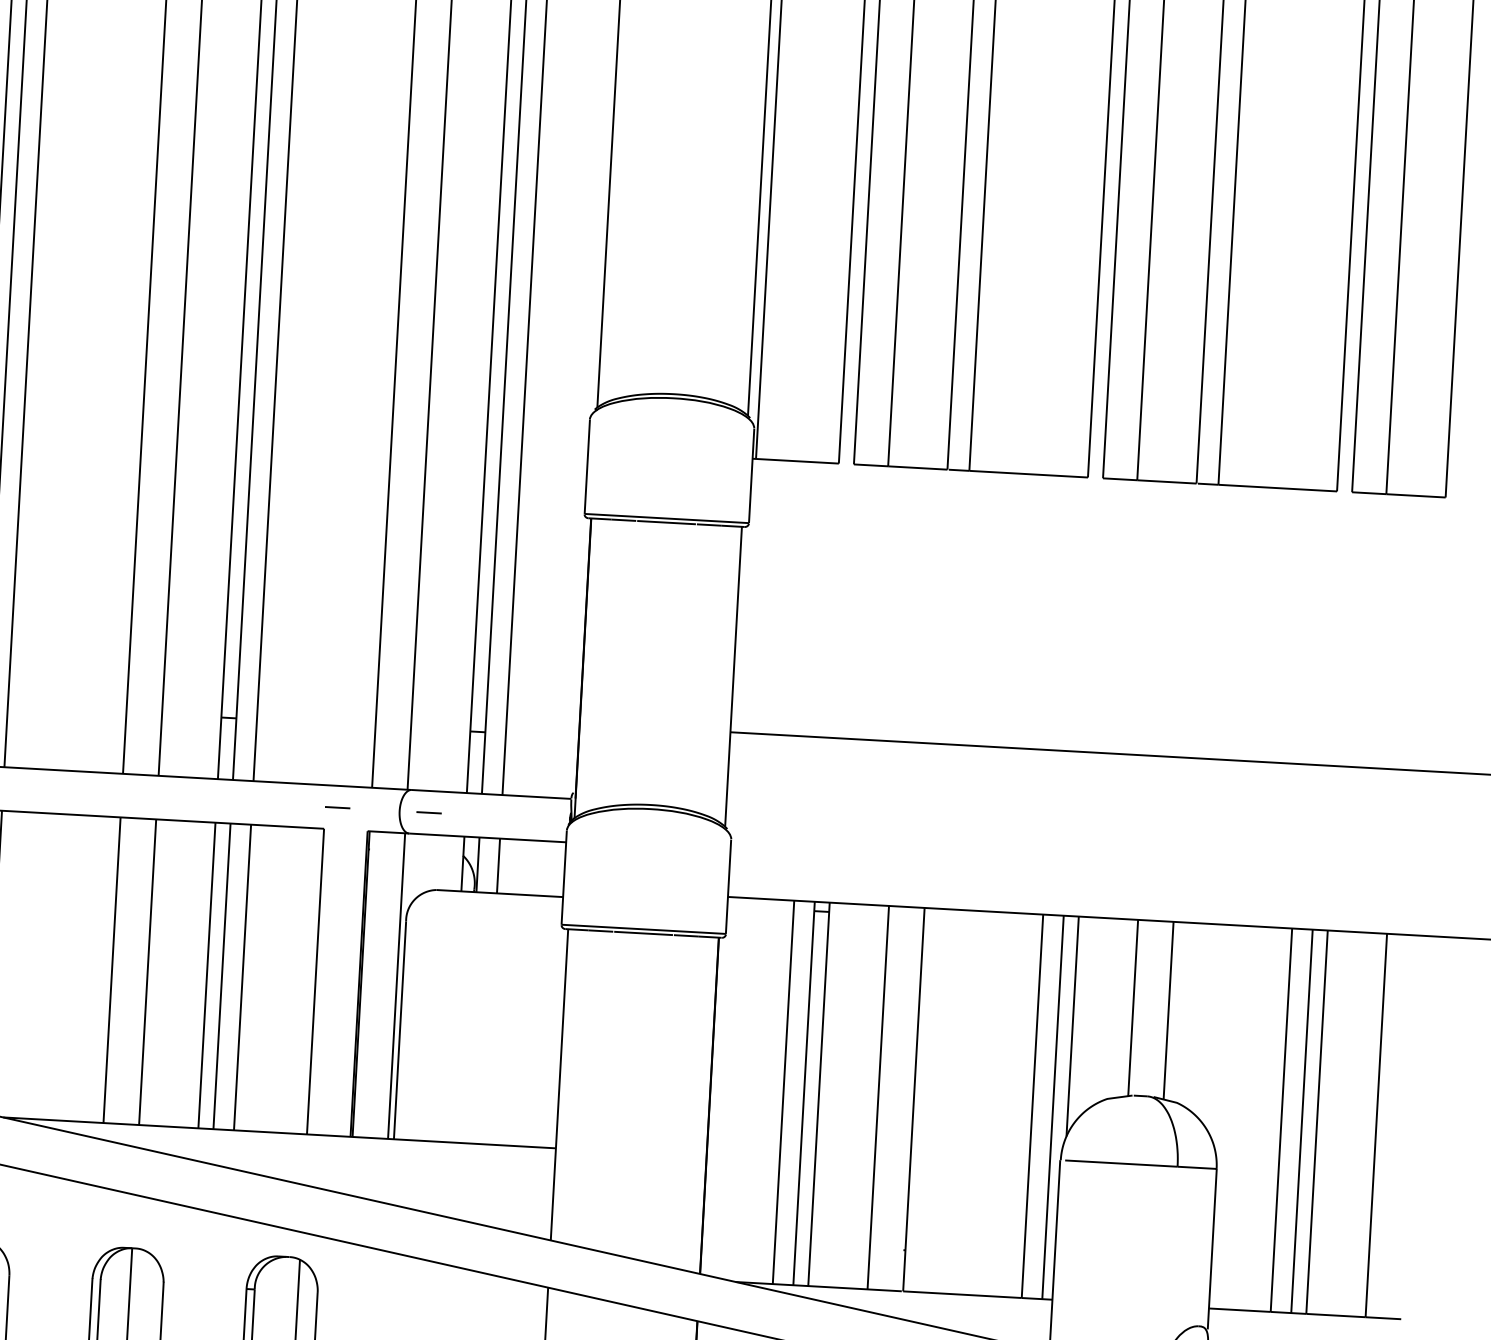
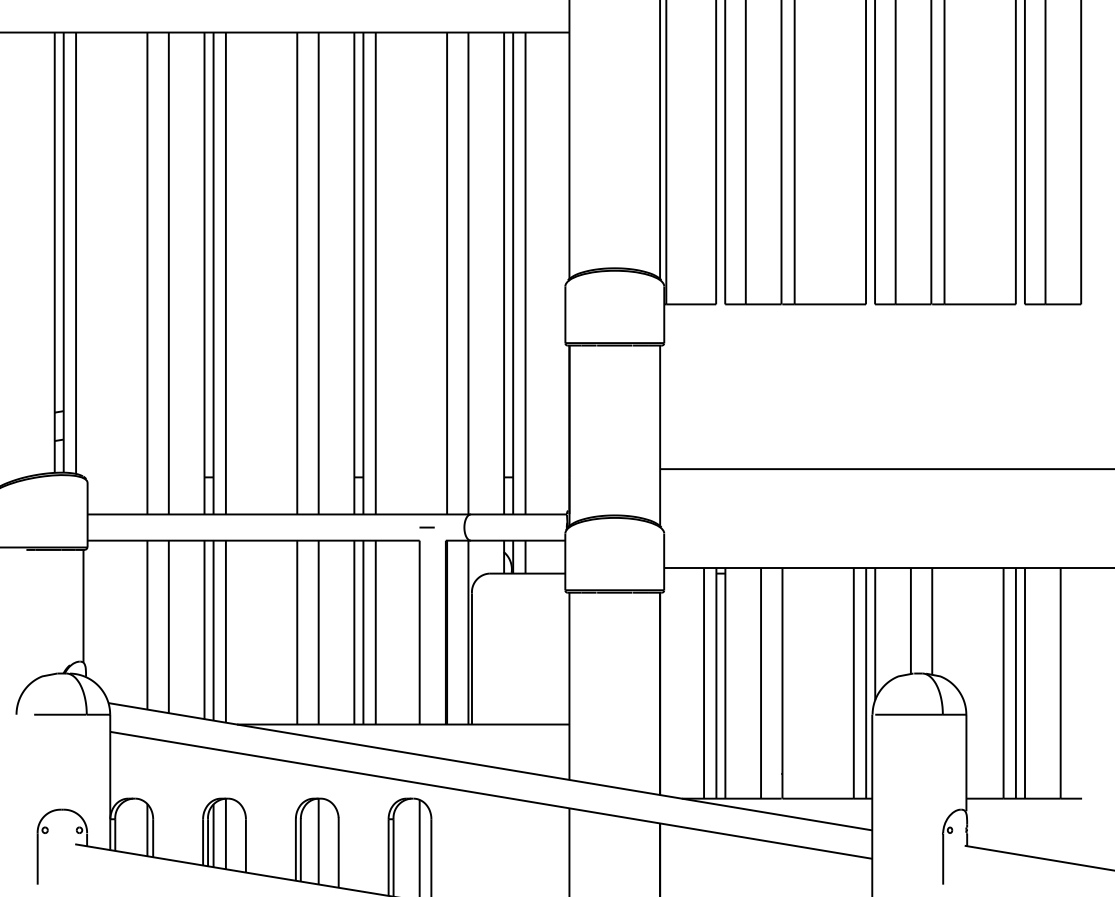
line: (428, 812) -> (481, 527), removed

